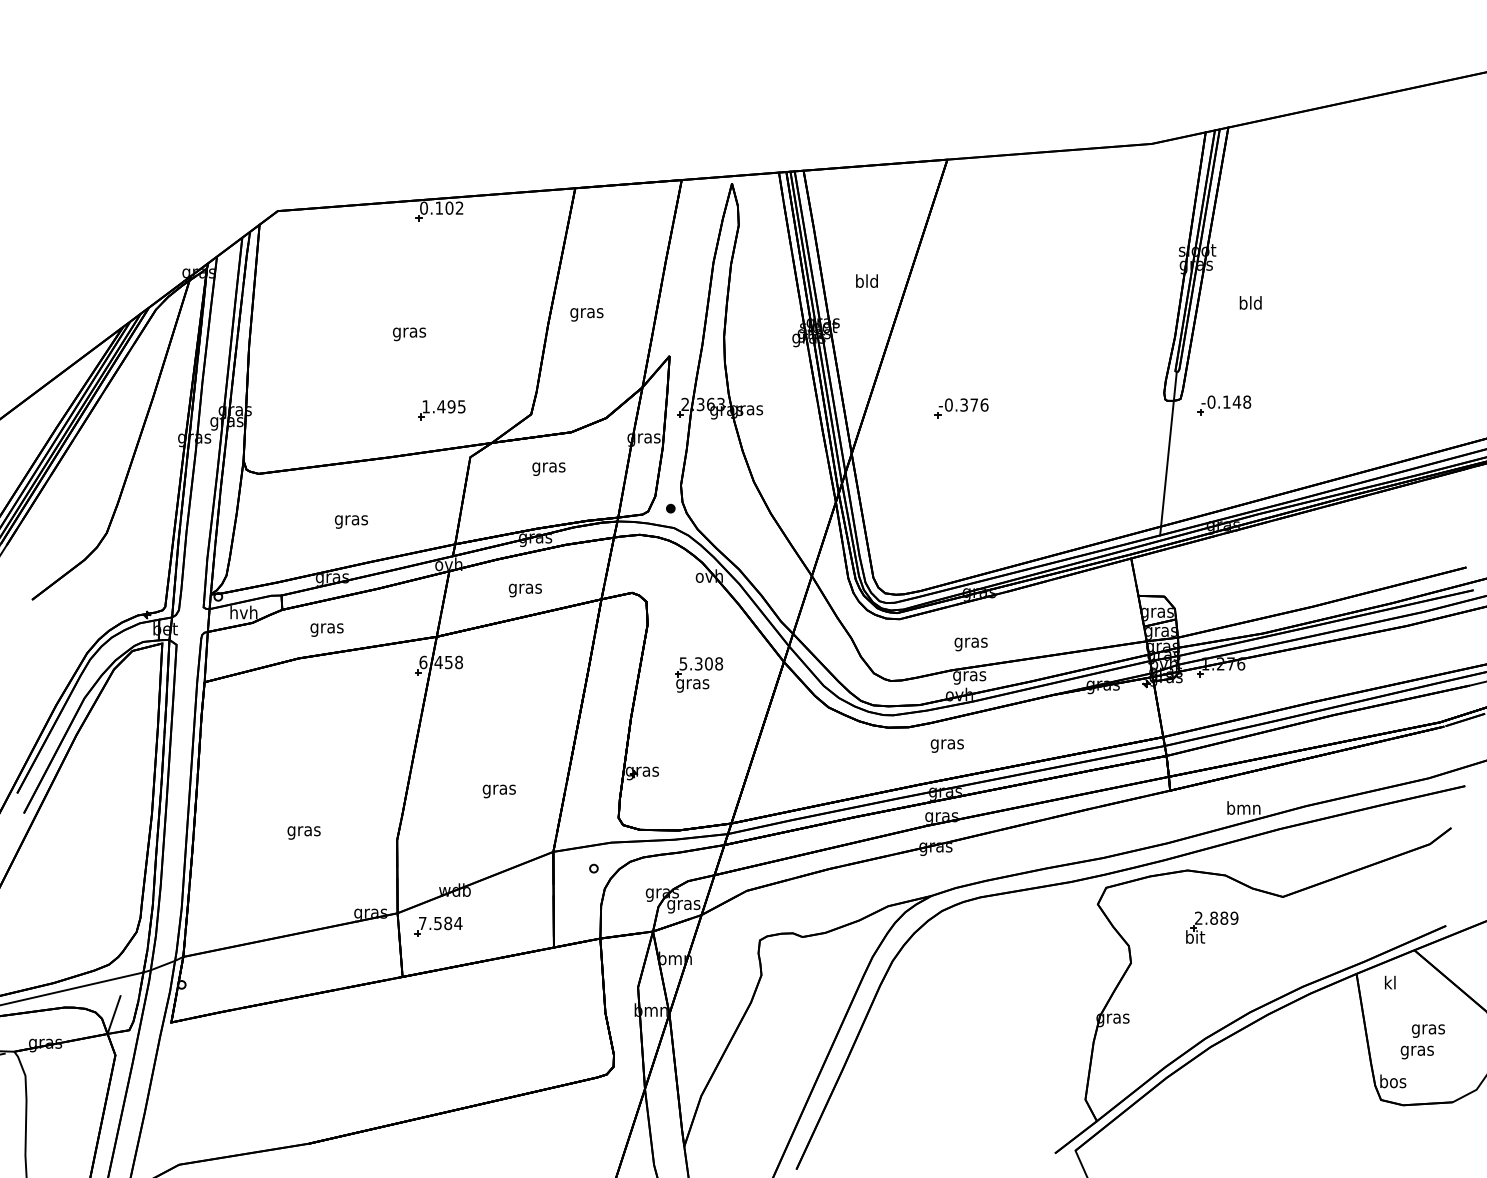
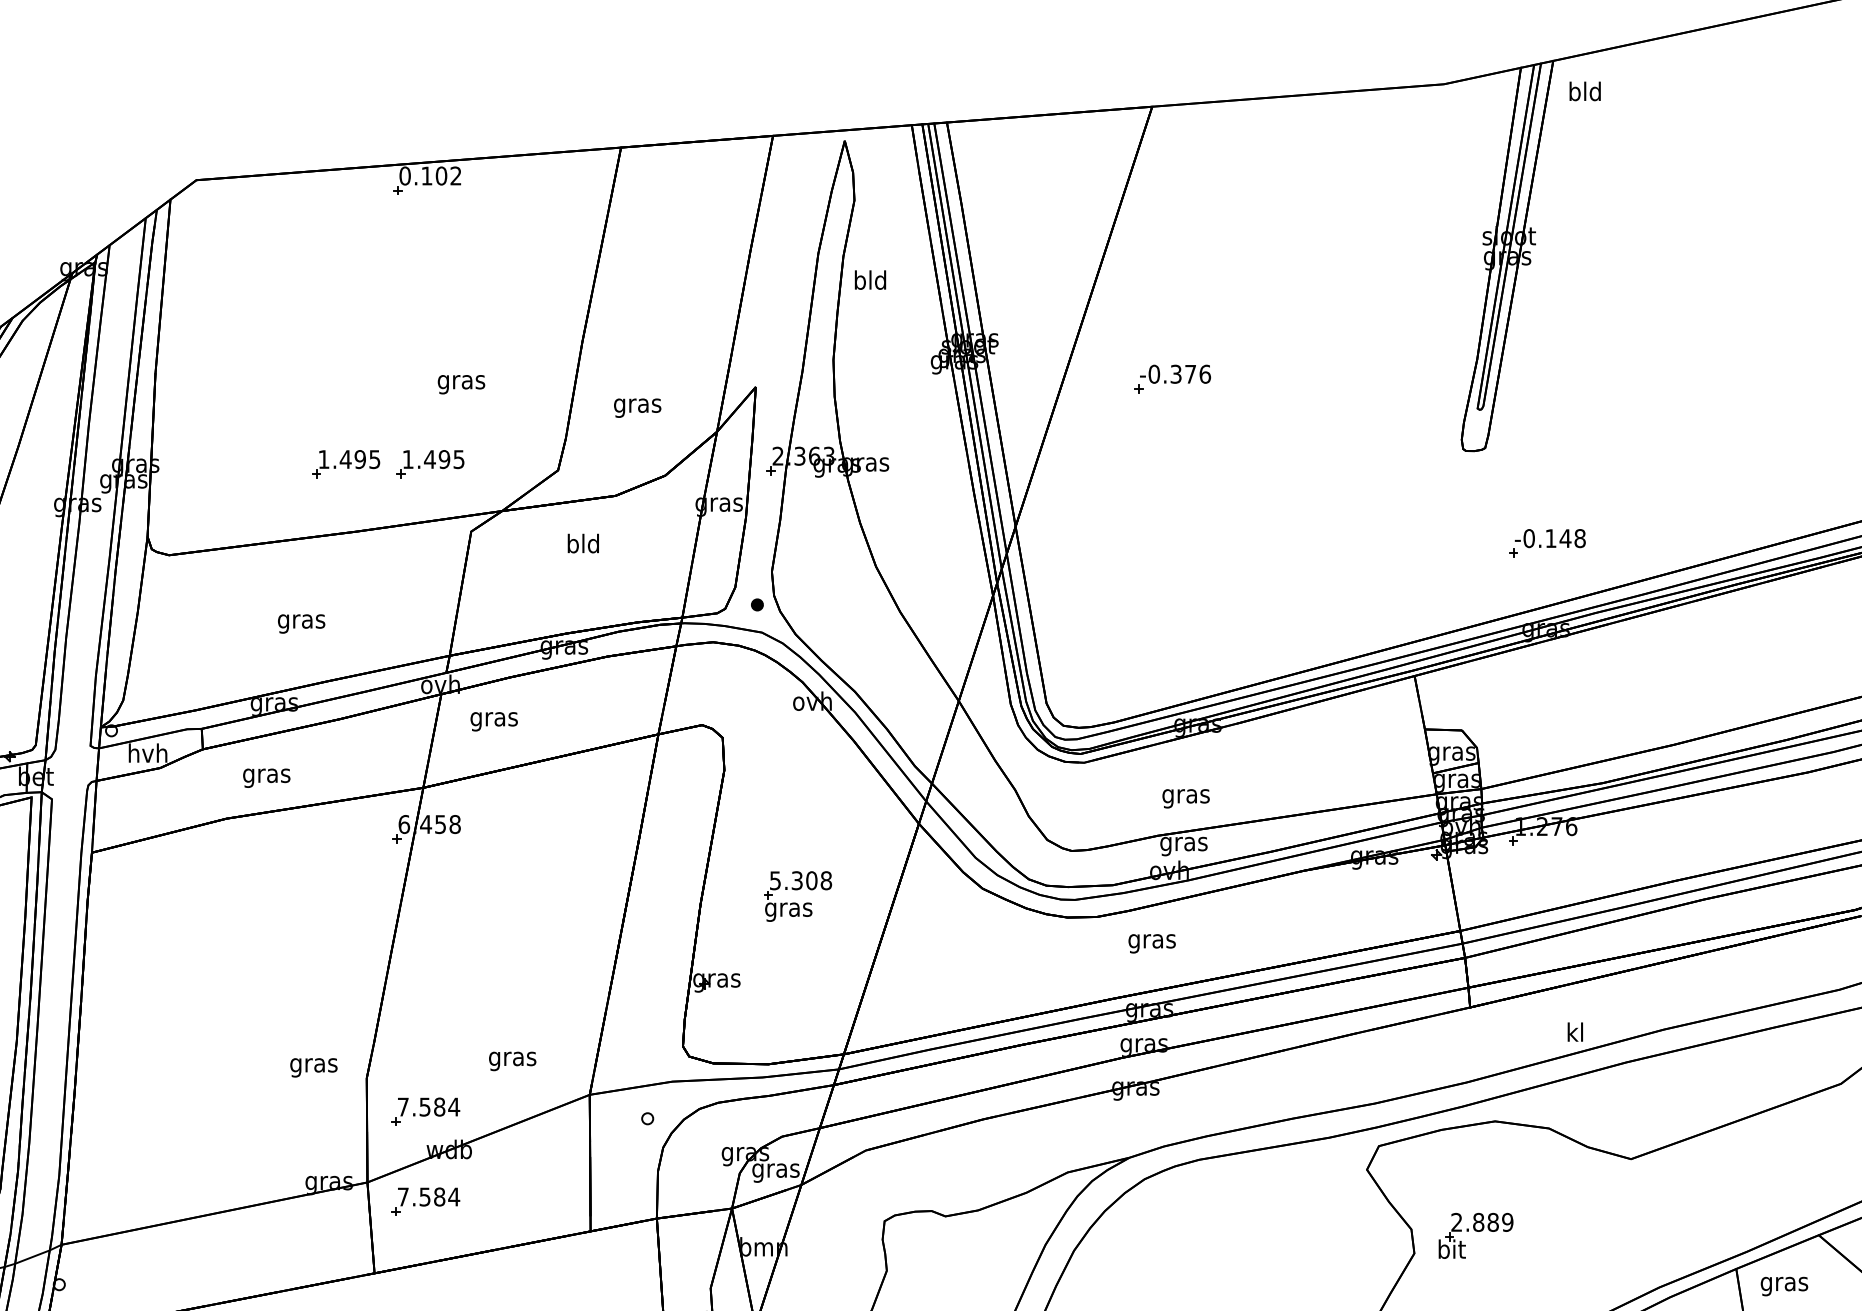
text: (866, 280) -> (869, 279), moved
text: (1250, 302) -> (1584, 90), moved
text: (586, 314) -> (637, 407), moved
text: (409, 334) -> (461, 384), moved
part: (1224, 405) -> (1547, 543), moved
part: (961, 408) -> (1172, 379), moved
part: (382, 410) -> (345, 464), added
line: (1168, 453) -> (1467, 526), removed
text: (548, 466) -> (582, 544), gras -> bld
text: (524, 590) -> (492, 721), moved
part: (699, 674) -> (798, 895), moved
text: (498, 791) -> (511, 1061), moved
text: (1243, 807) -> (1574, 1031), bmn -> kl
text: (303, 832) -> (313, 1067), moved
part: (438, 863) -> (425, 1111), added
part: (1212, 927) -> (1476, 1235), moved
text: (1389, 983) -> (1783, 1282), kl -> gras

